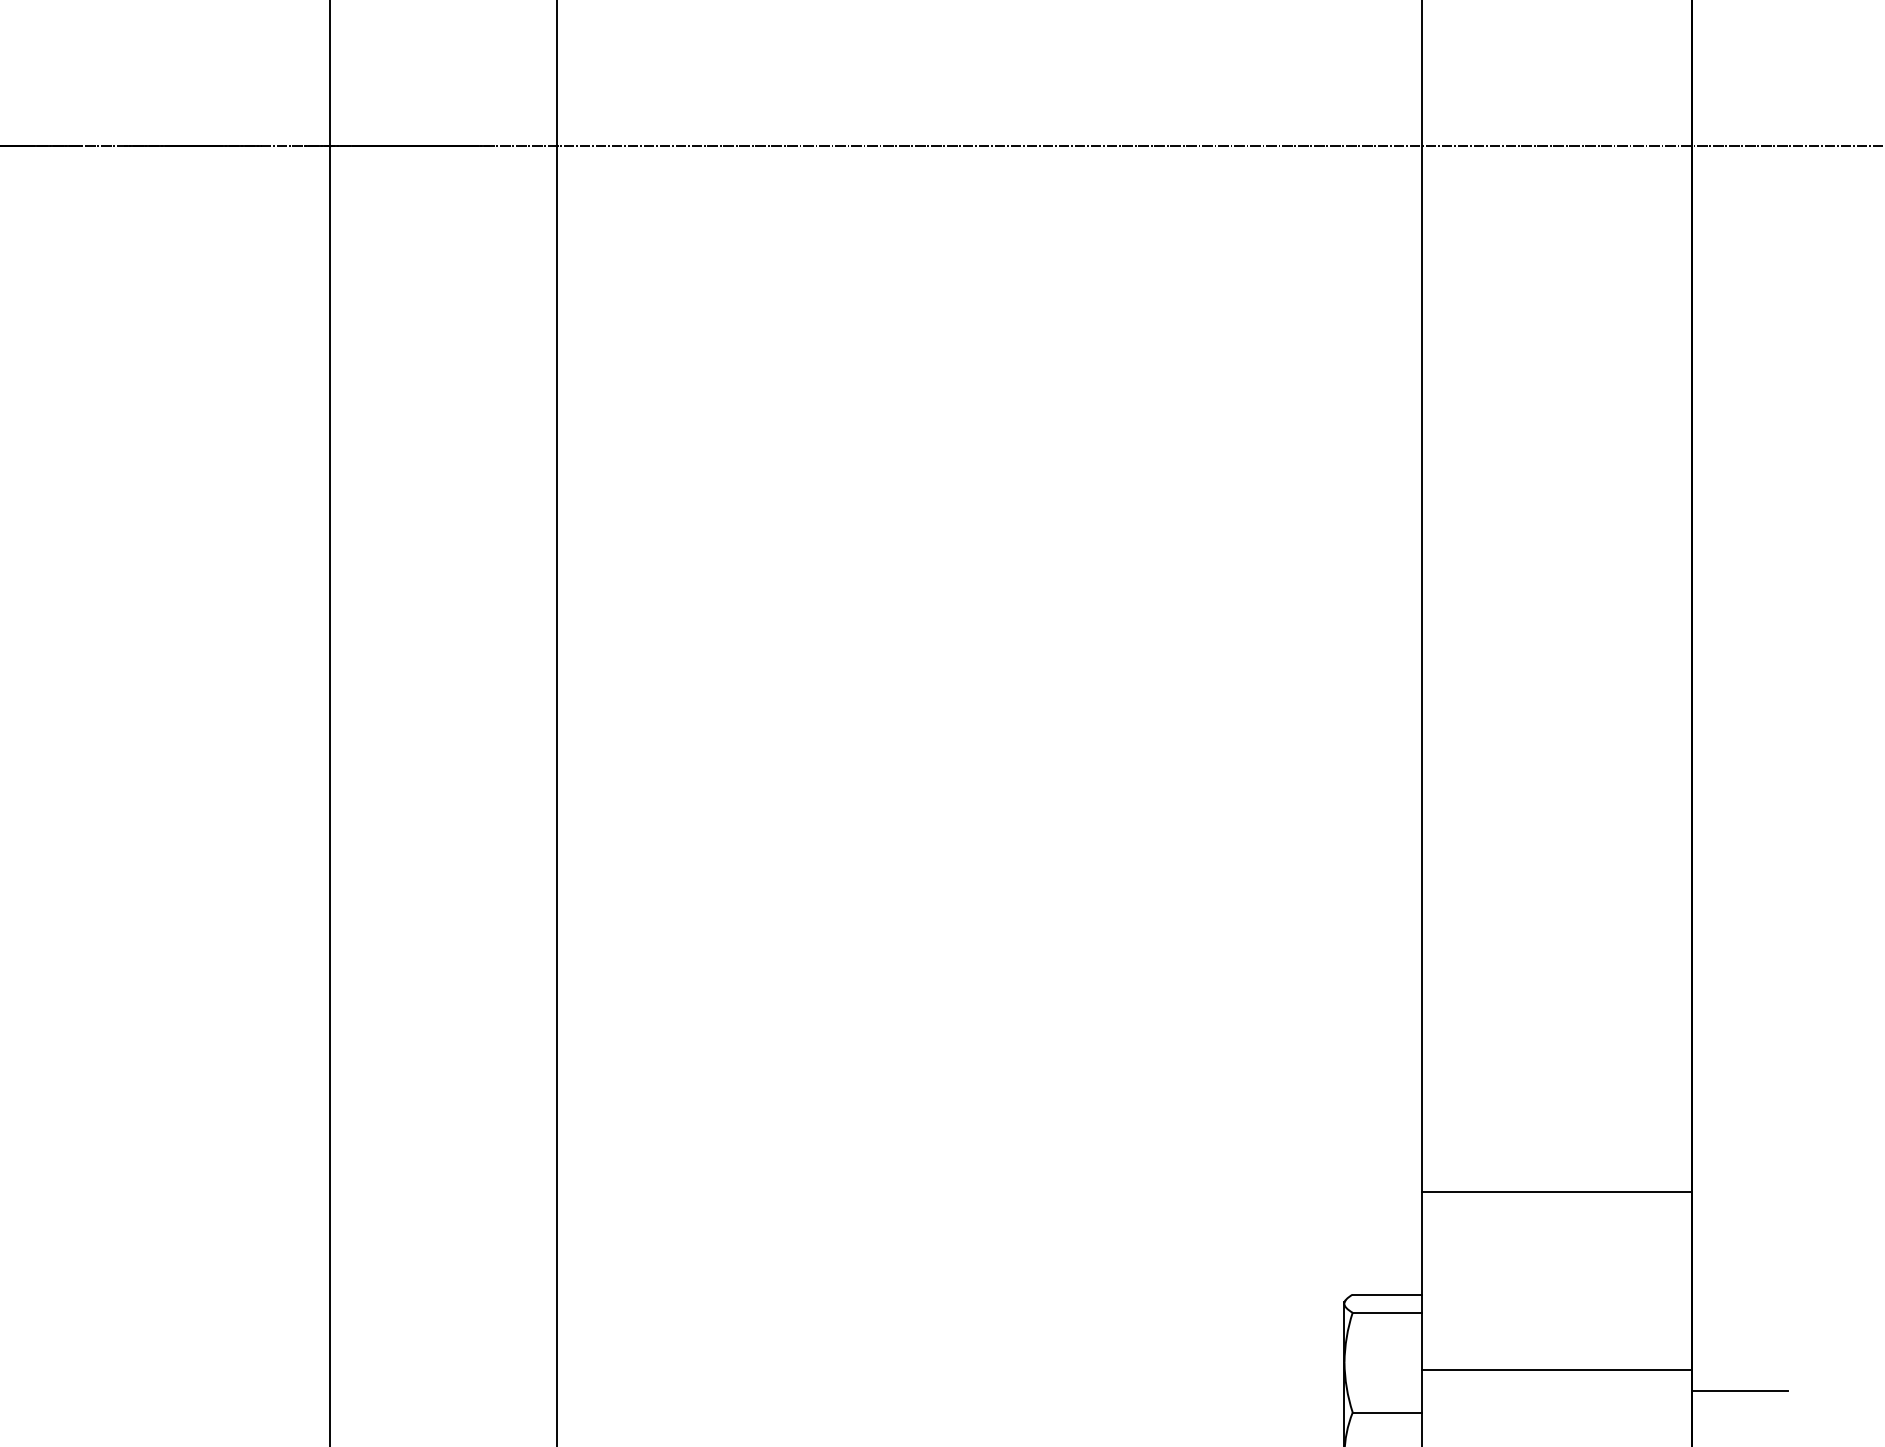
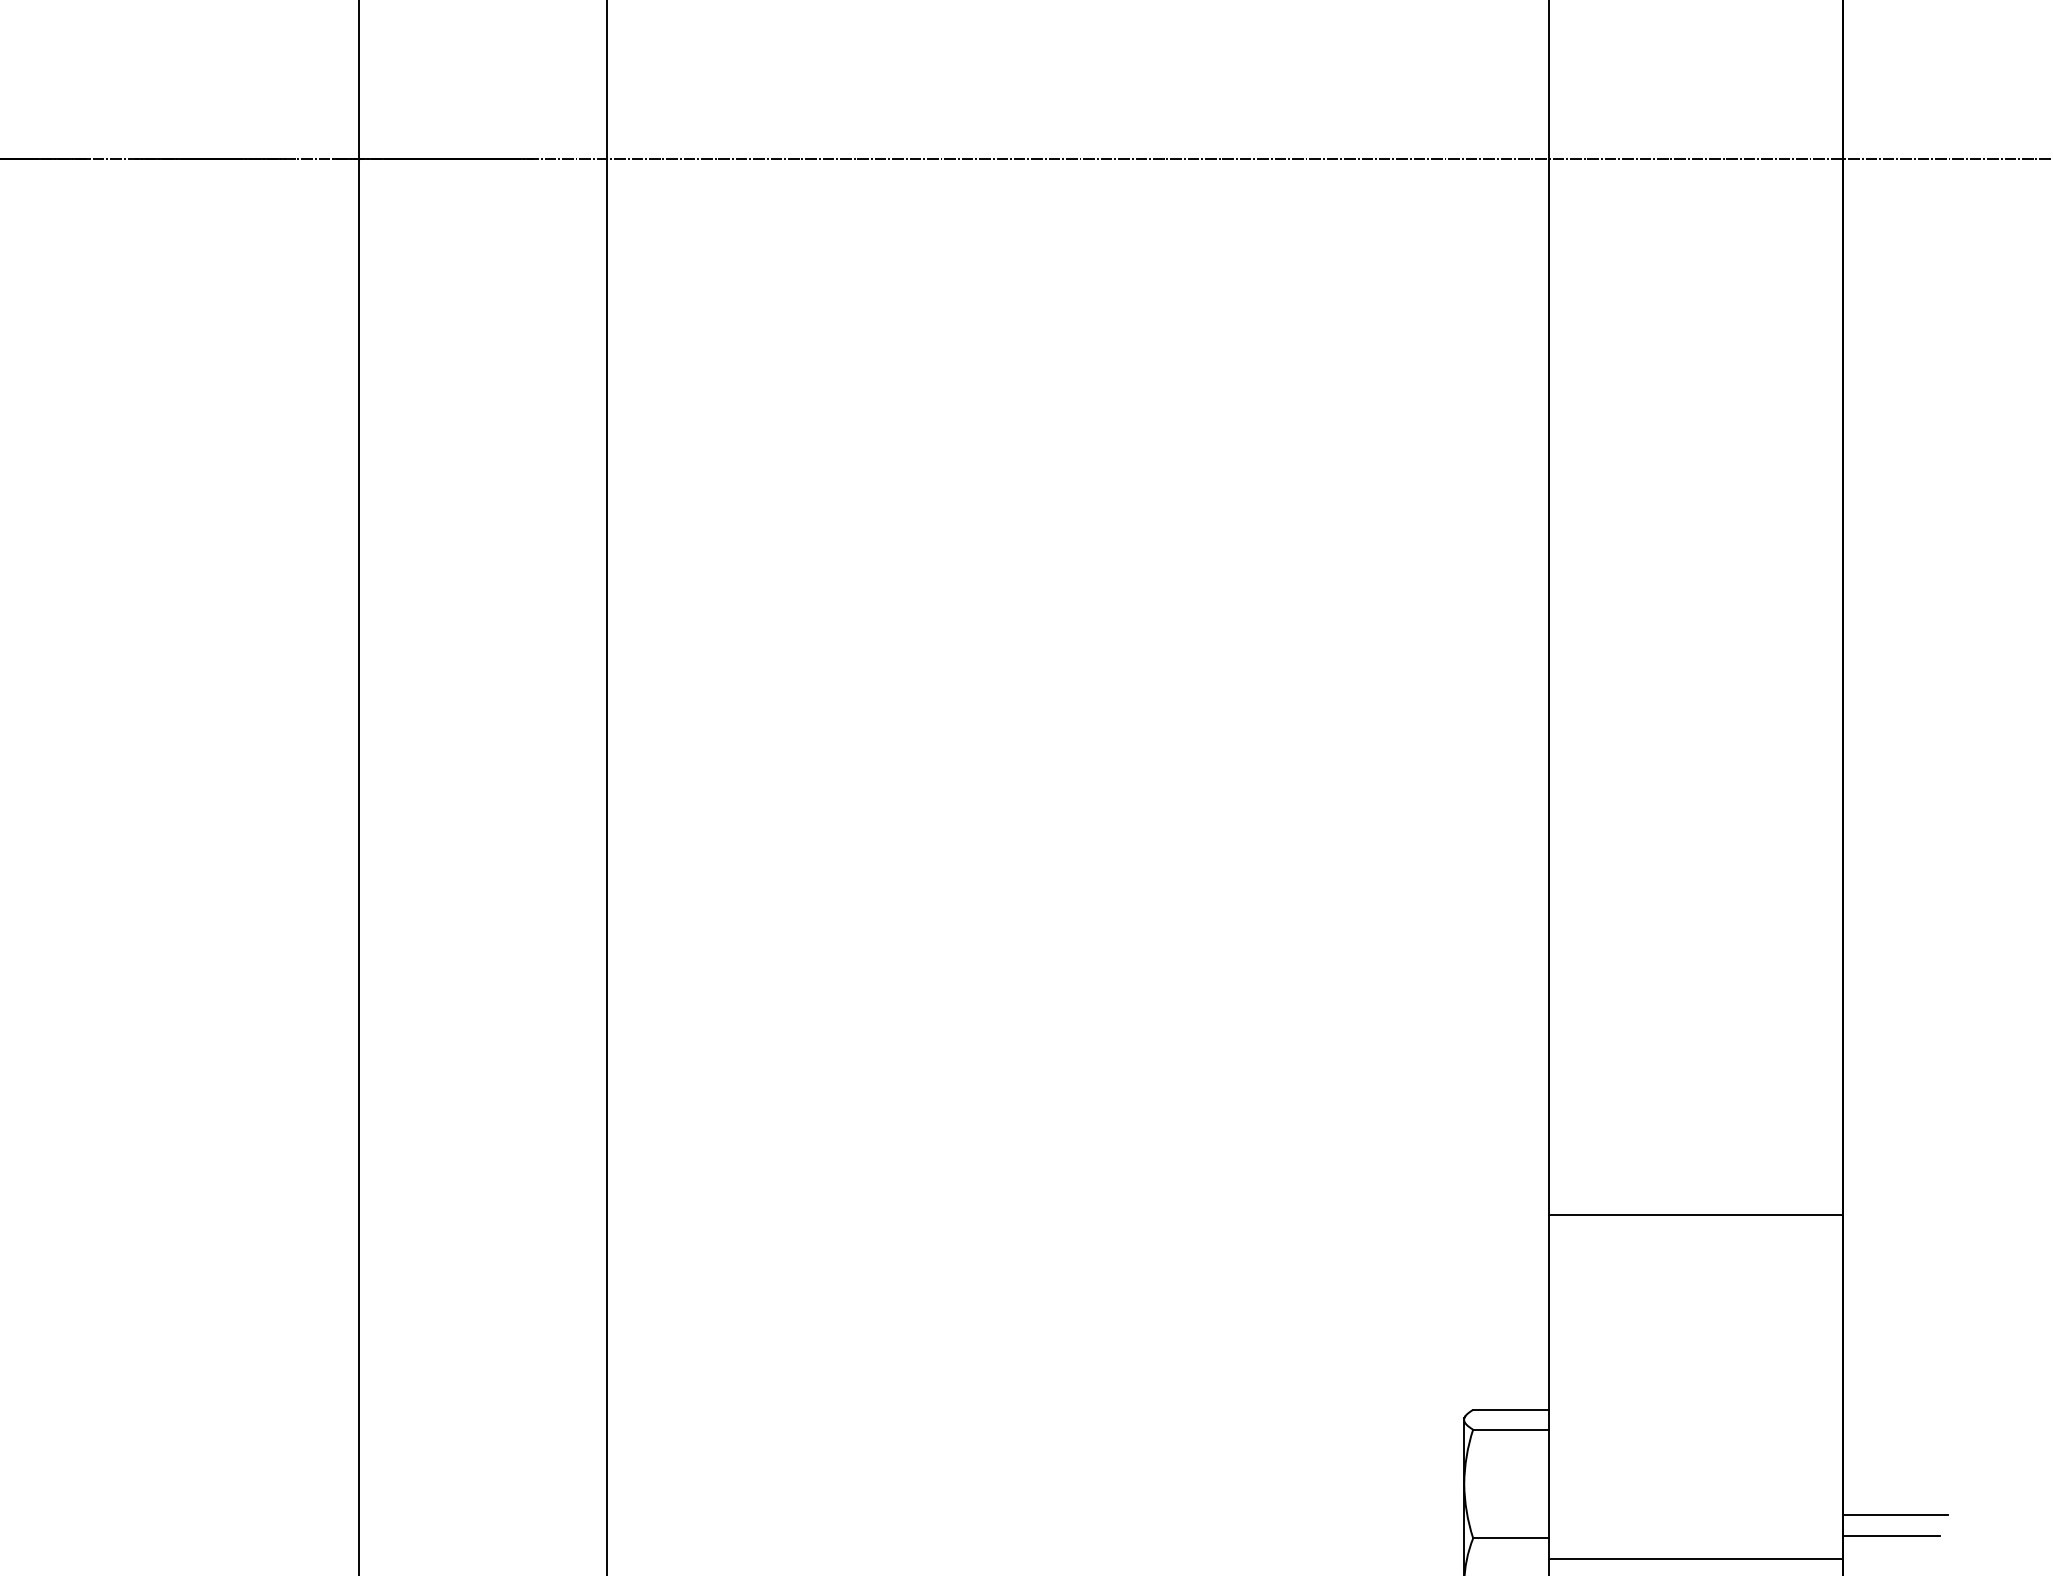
line: (1556, 1191) -> (1695, 1214), moved
line: (1556, 1369) -> (1695, 1558), moved
line: (1736, 1410) -> (1891, 1536), added

